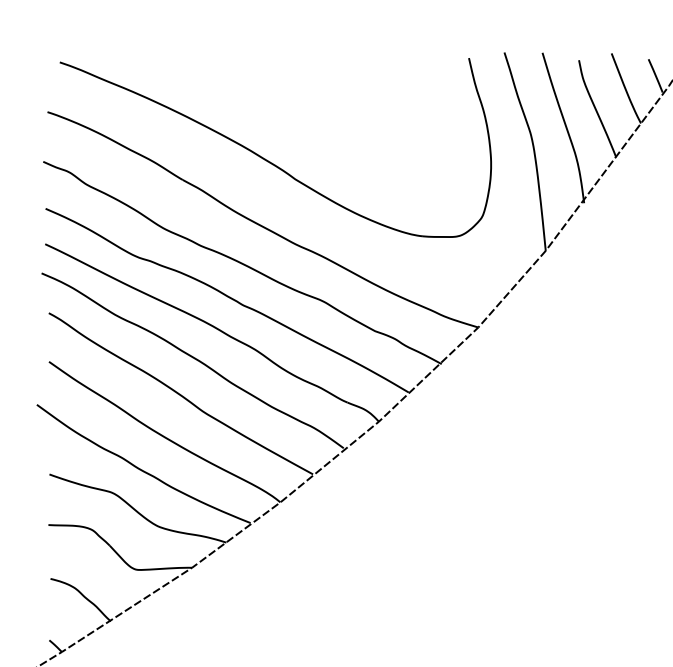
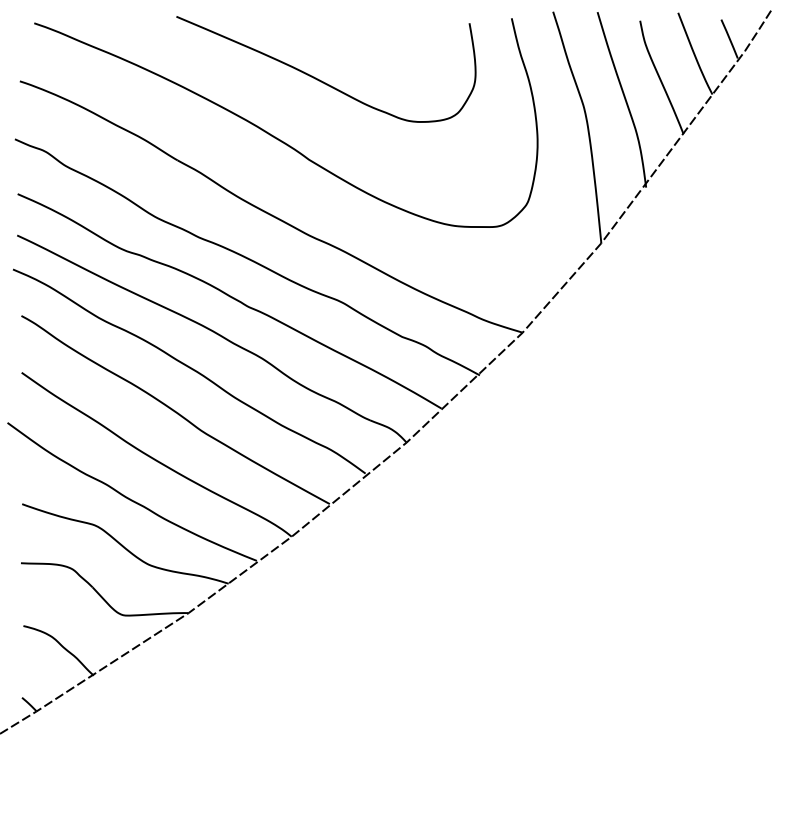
curve: (305, 111) -> (321, 80), added

